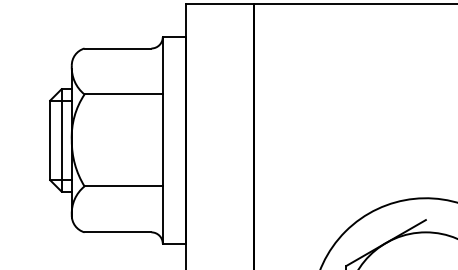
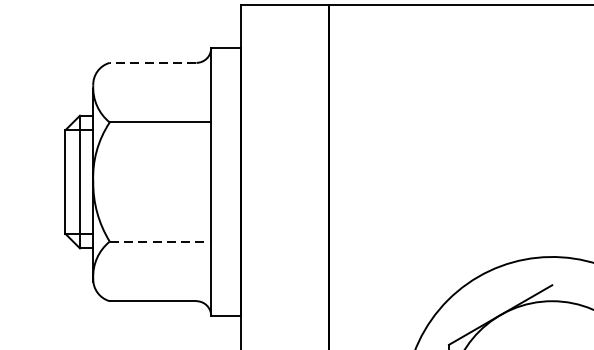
line: (117, 48) -> (152, 62), solid -> dashed
line: (124, 186) -> (161, 241), solid -> dashed

